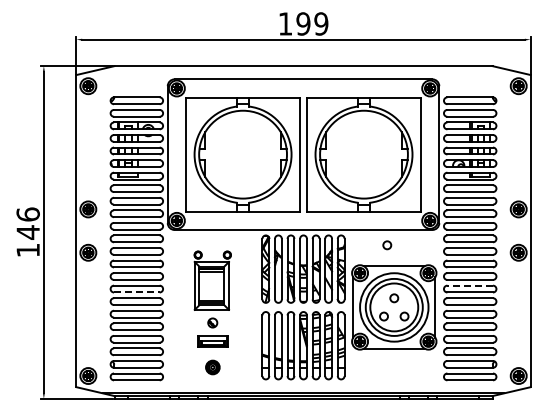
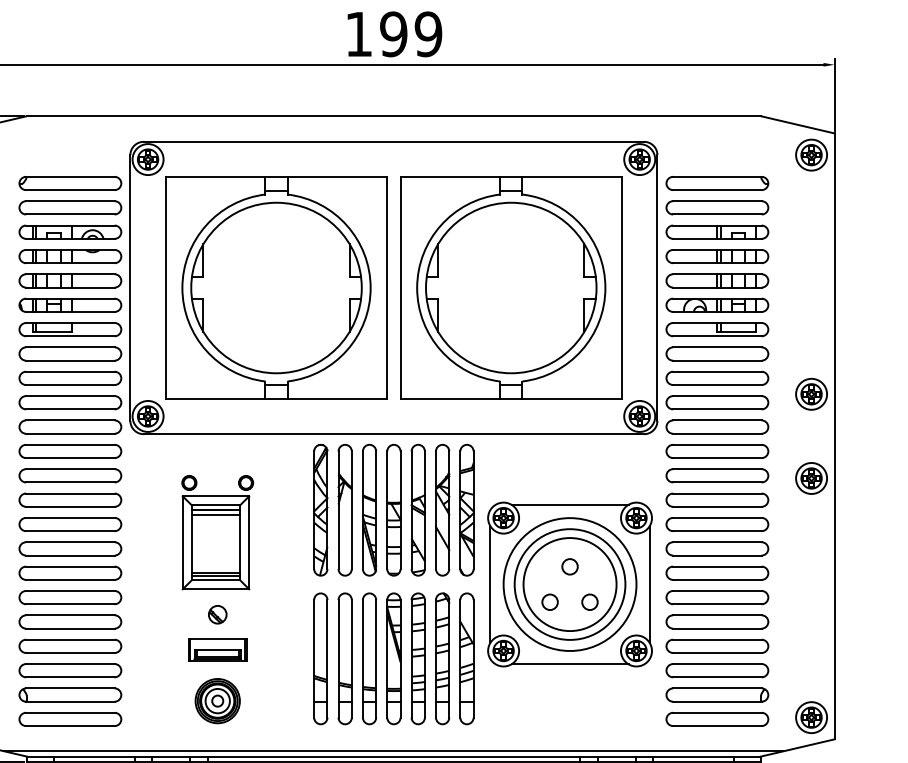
circle: (387, 245) -> (556, 464), removed
line: (470, 285) -> (717, 541), dashed -> solid
line: (136, 292) -> (69, 555), dashed -> solid
part: (212, 367) -> (217, 701), size x1.67

